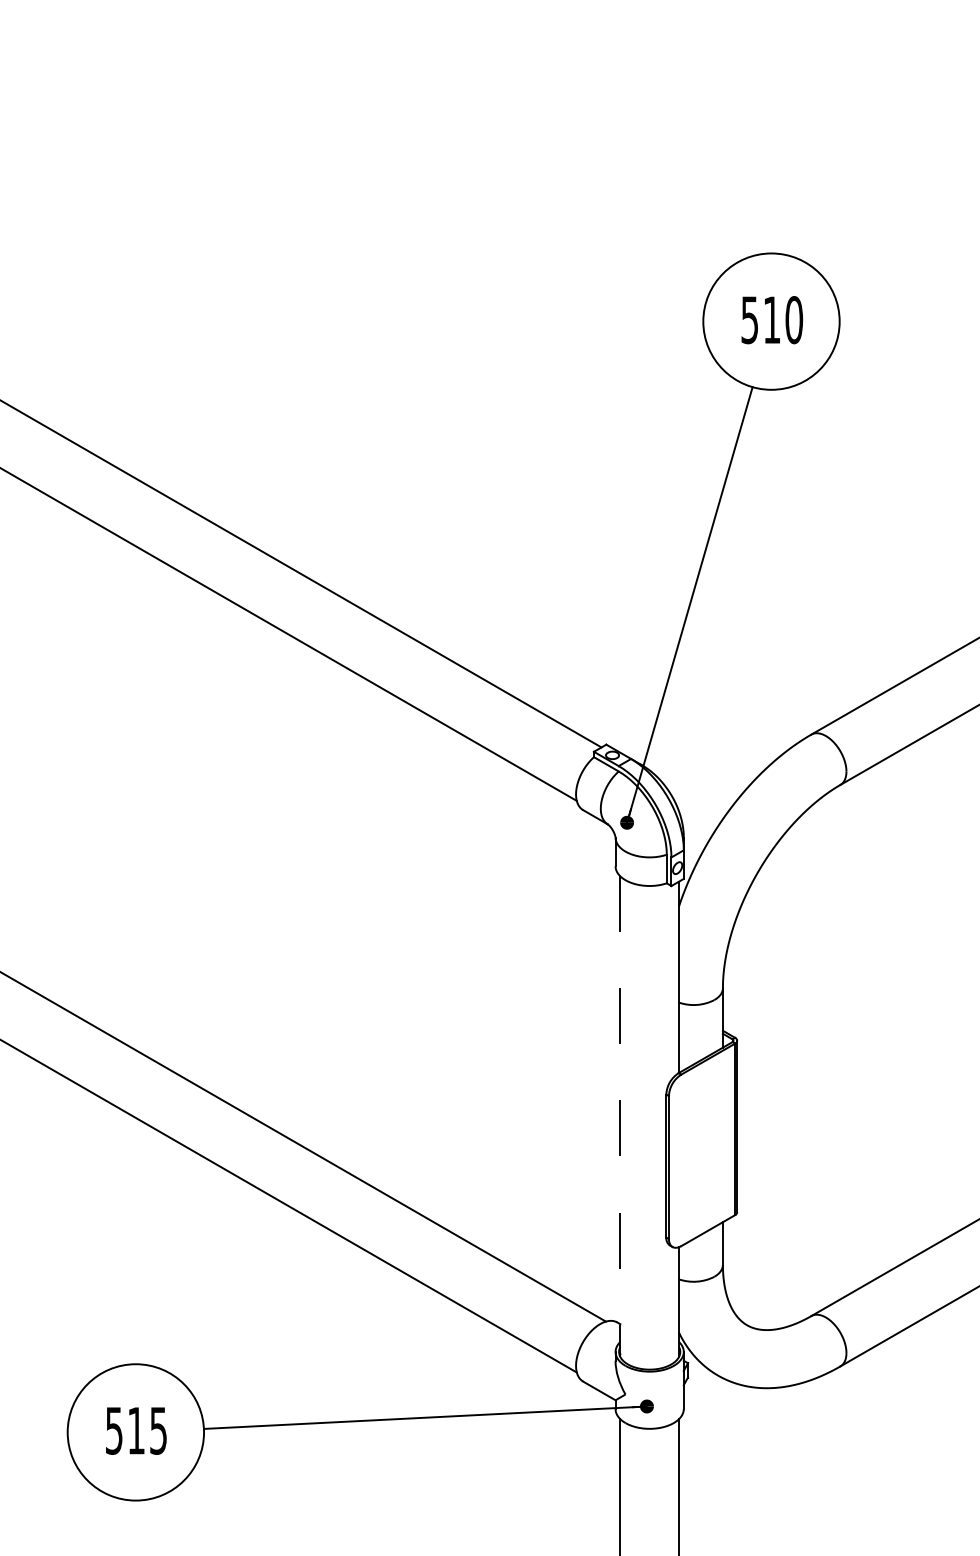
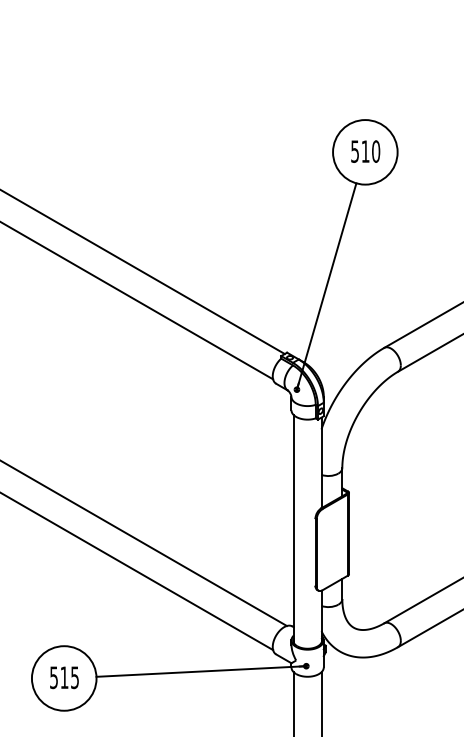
line: (619, 1115) -> (293, 528), dashed -> solid

